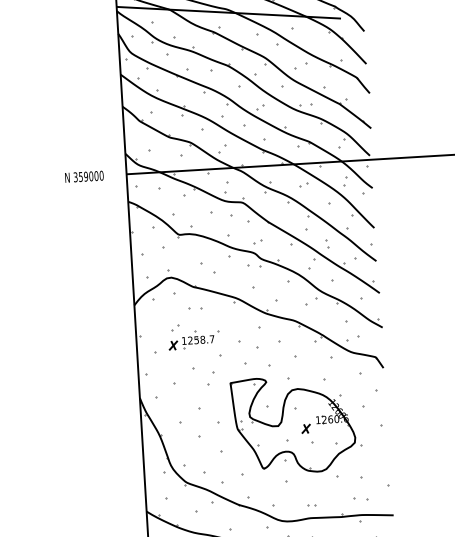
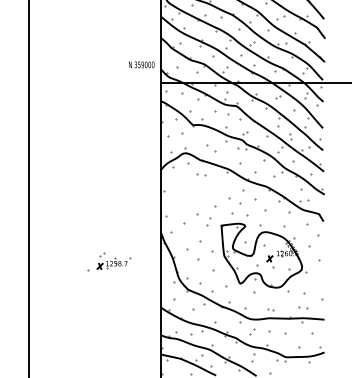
text: (84, 176) -> (141, 64), moved
part: (187, 337) -> (109, 261), moved

